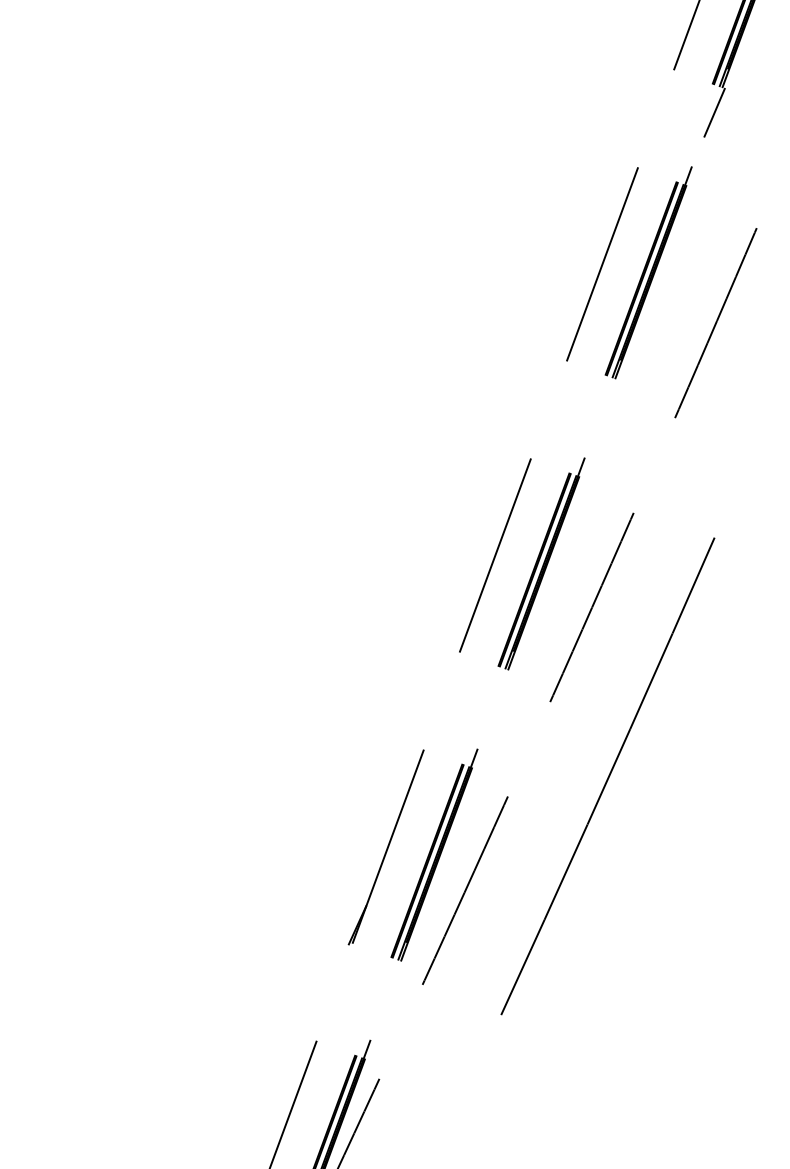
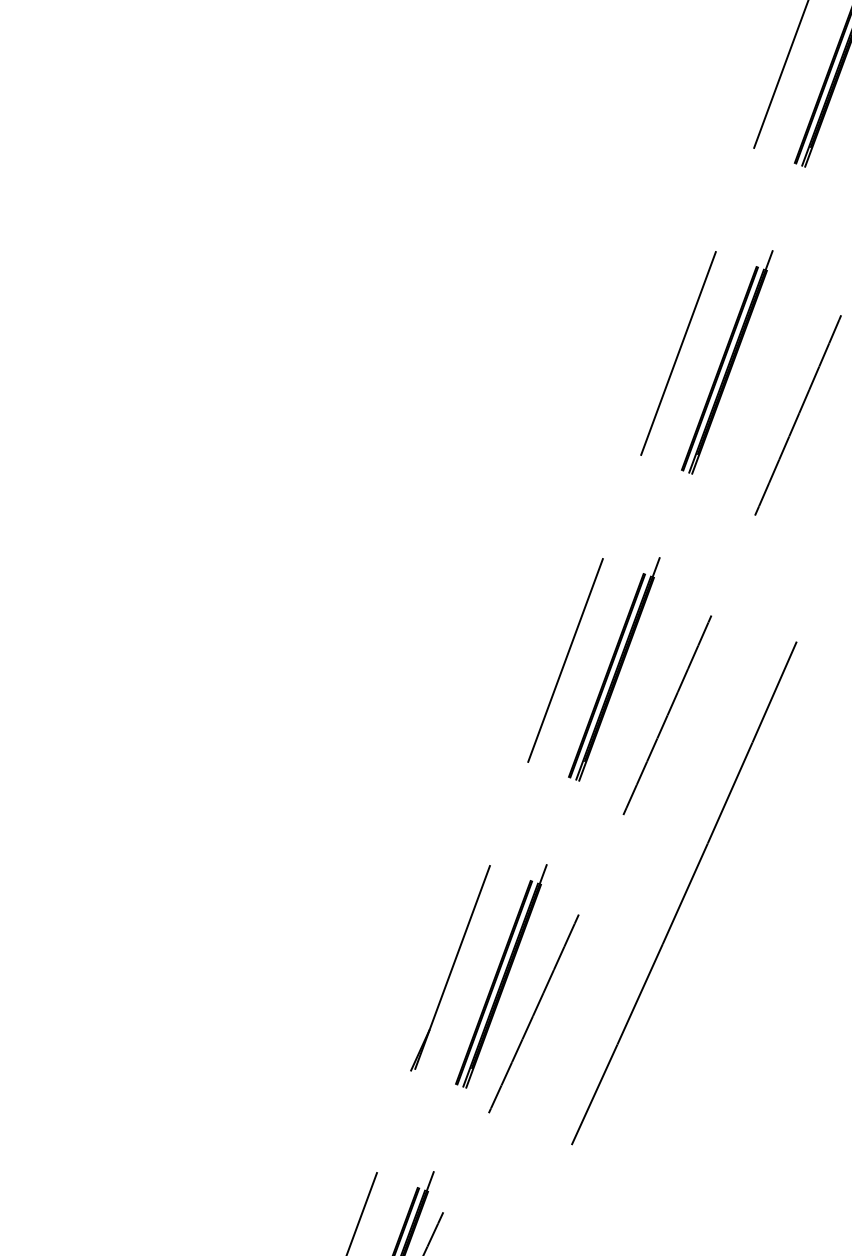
line: (714, 112) -> (796, 193), removed

